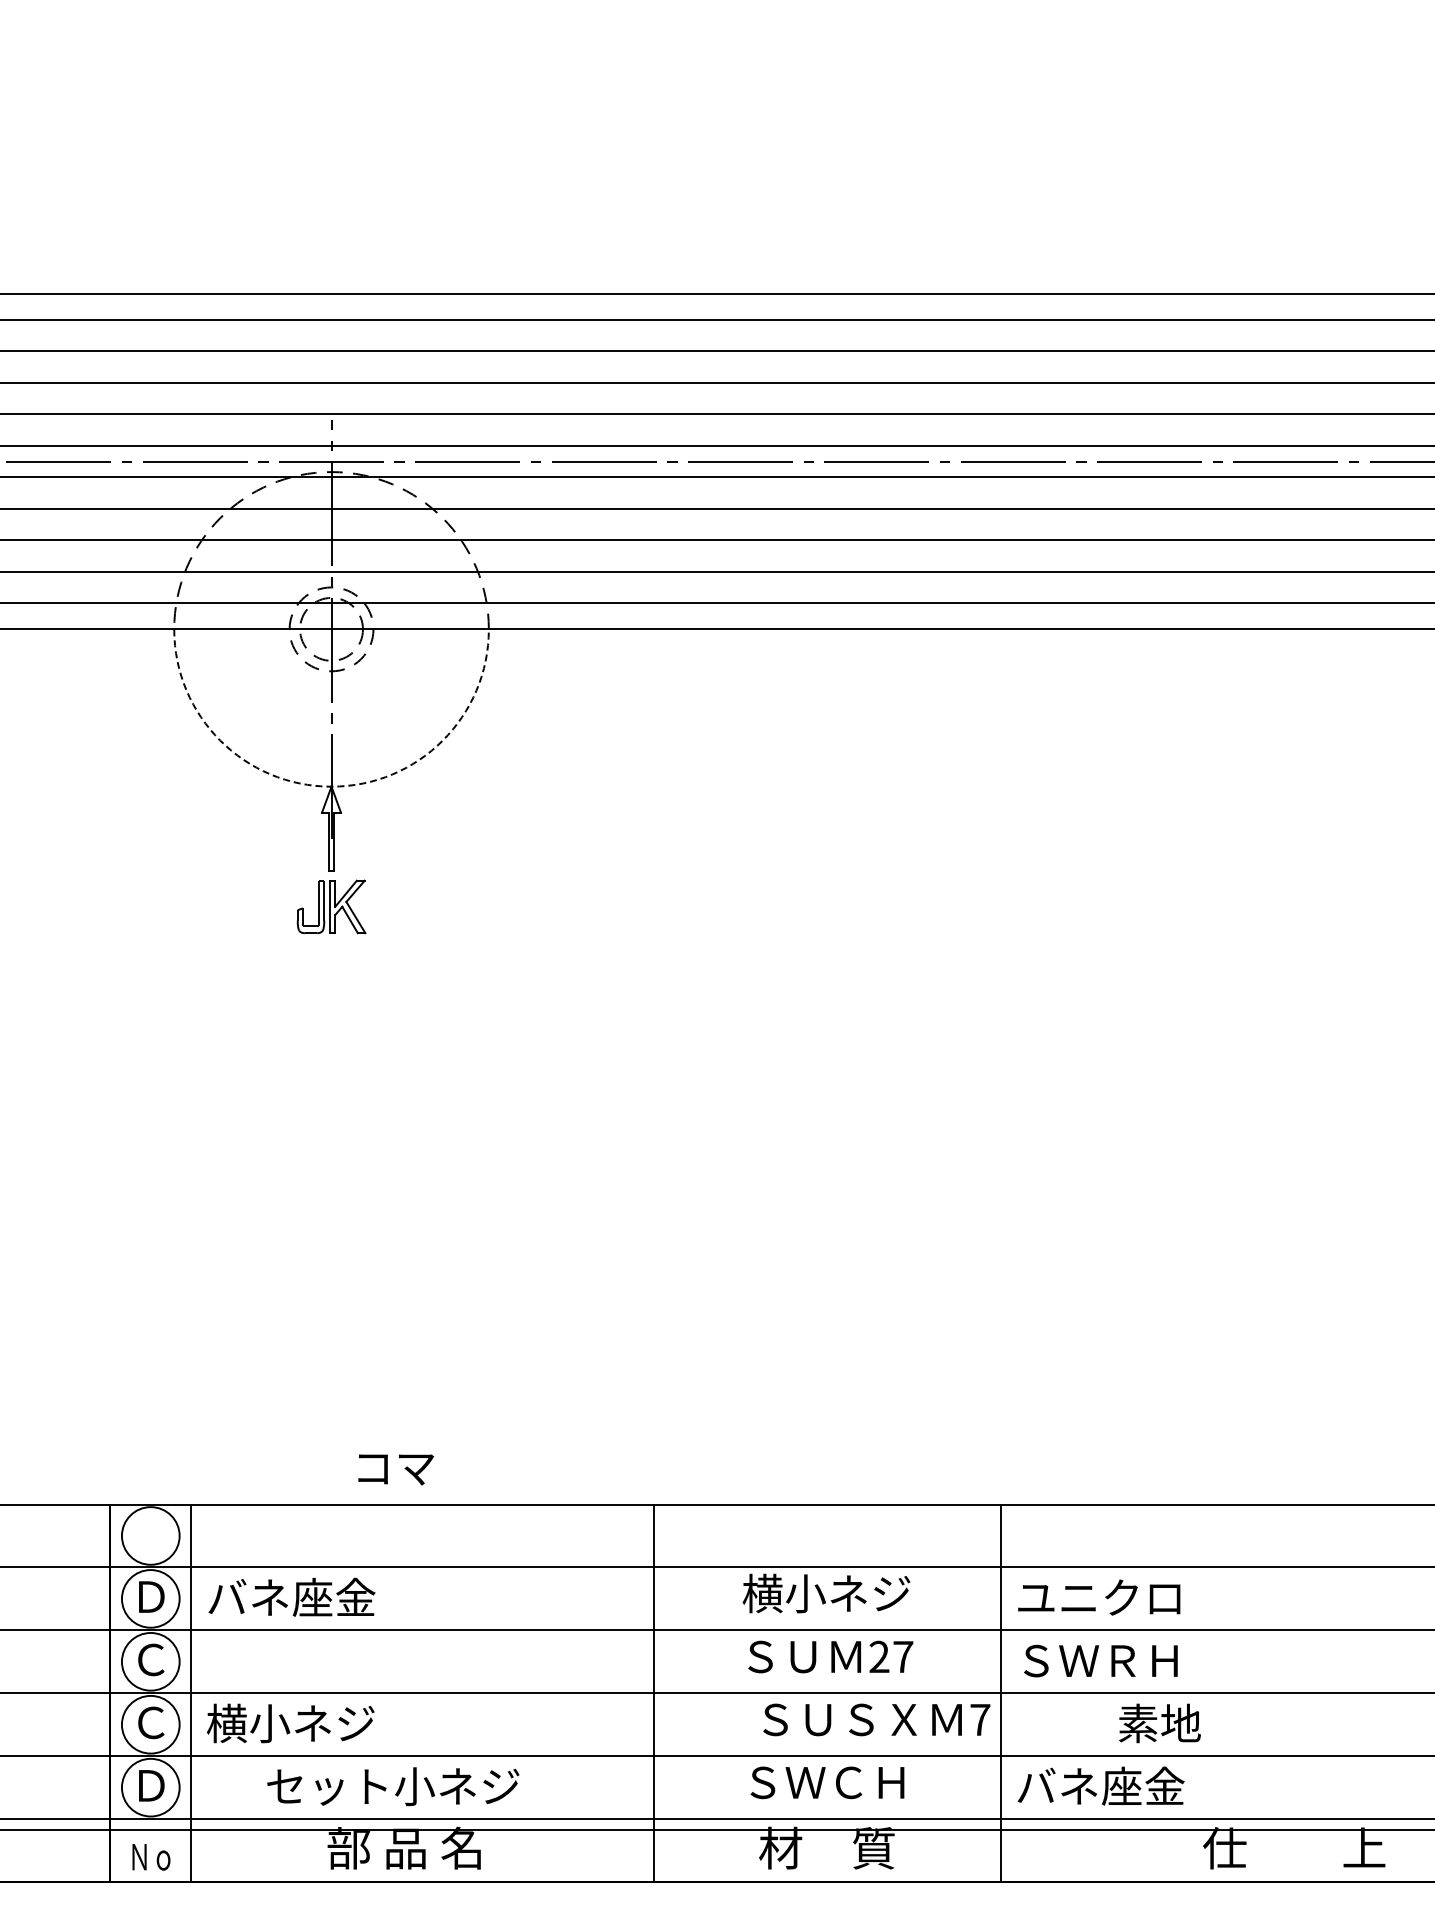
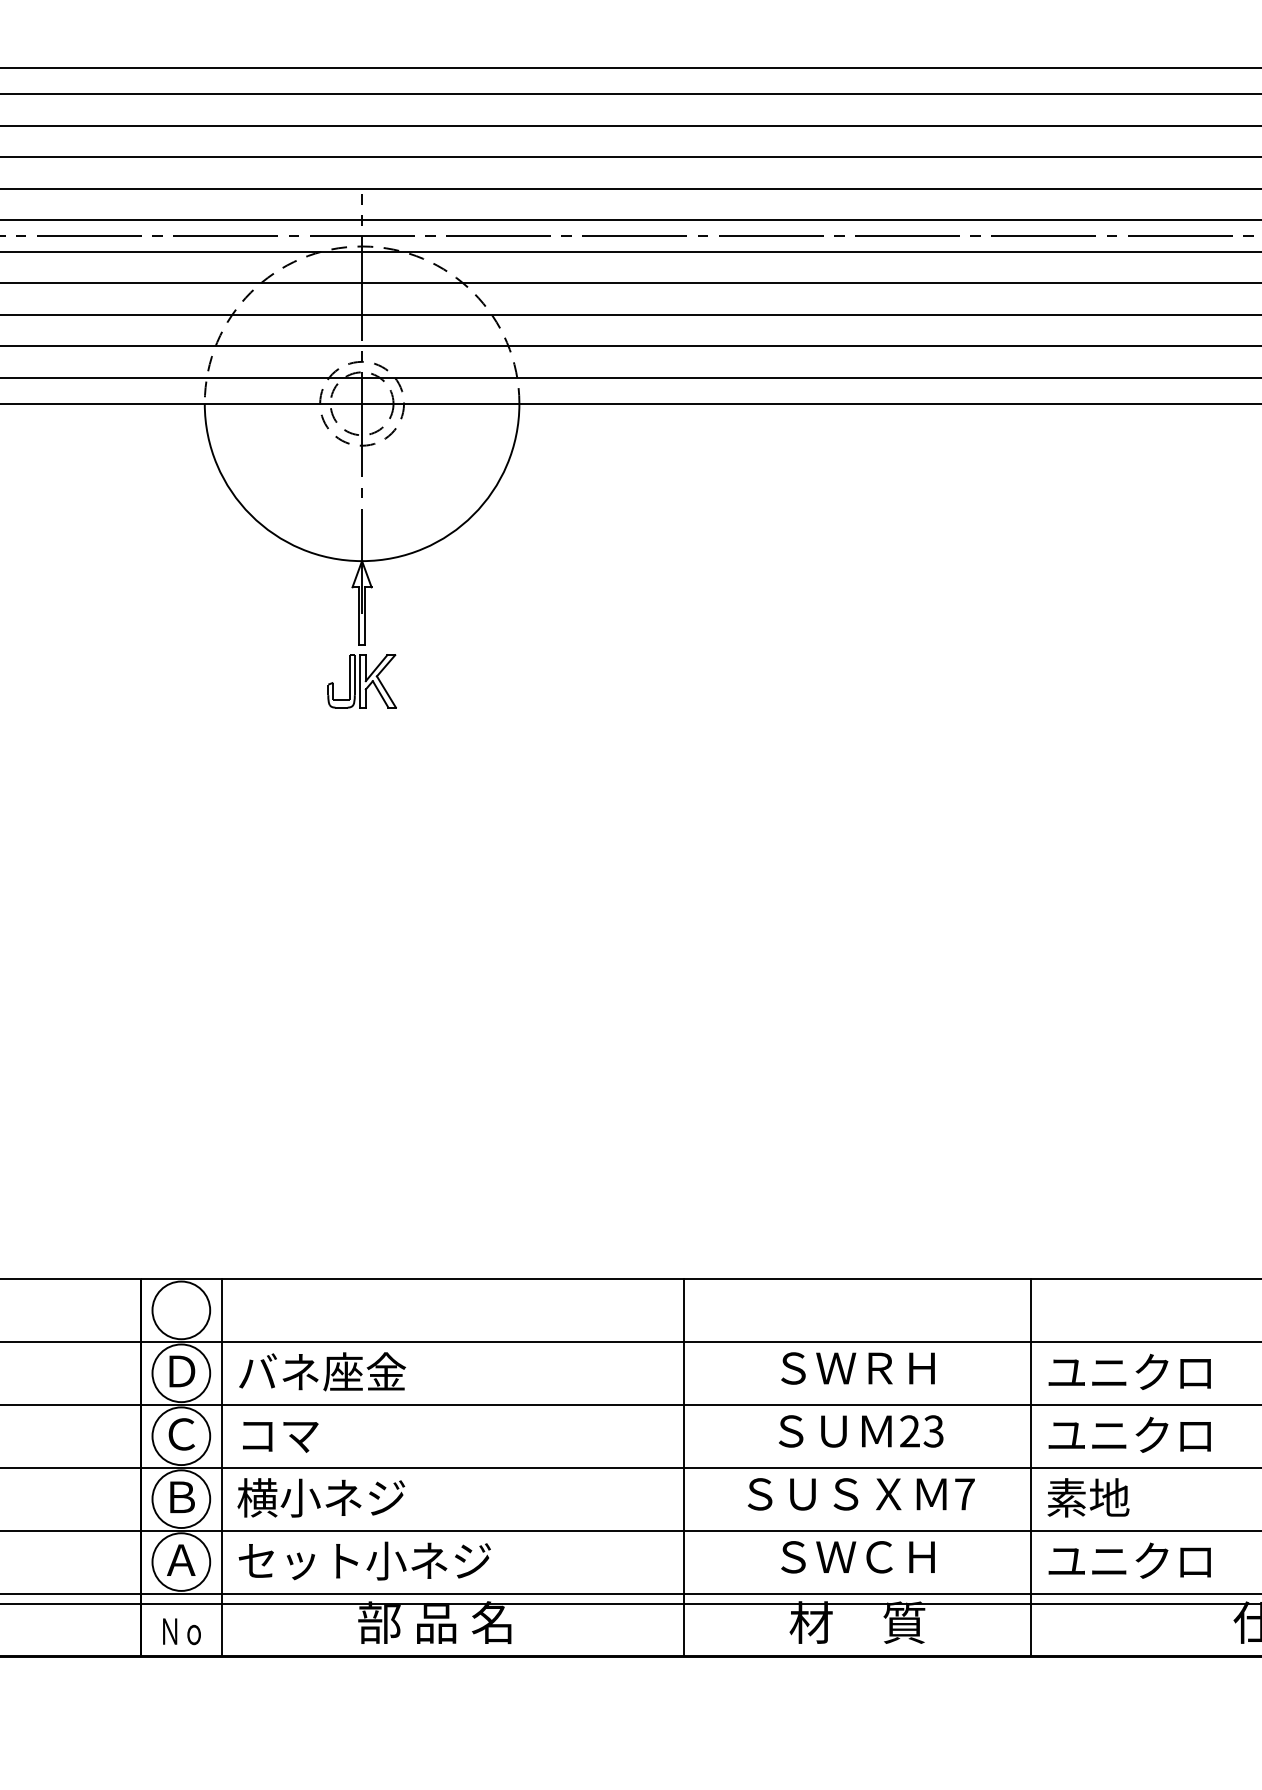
arc: (331, 786) -> (362, 560), dashed -> solid
text: (396, 1469) -> (281, 1436), moved
text: (826, 1593) -> (857, 1367), 横小ネジ -> ＳＷＲＨ
text: (903, 1656) -> (934, 1430), 27 -> 23
text: (1099, 1660) -> (1130, 1434), ＳＷＲＨ -> ユニクロ
text: (876, 1719) -> (861, 1493), moved
text: (151, 1722) -> (182, 1496), Ｃ -> Ｂ
text: (1159, 1723) -> (1088, 1497), moved
text: (150, 1785) -> (181, 1559), Ｄ -> Ａ
text: (1100, 1785) -> (1131, 1559), バネ座金 -> ユニクロ
text: (393, 1786) -> (365, 1560), moved

